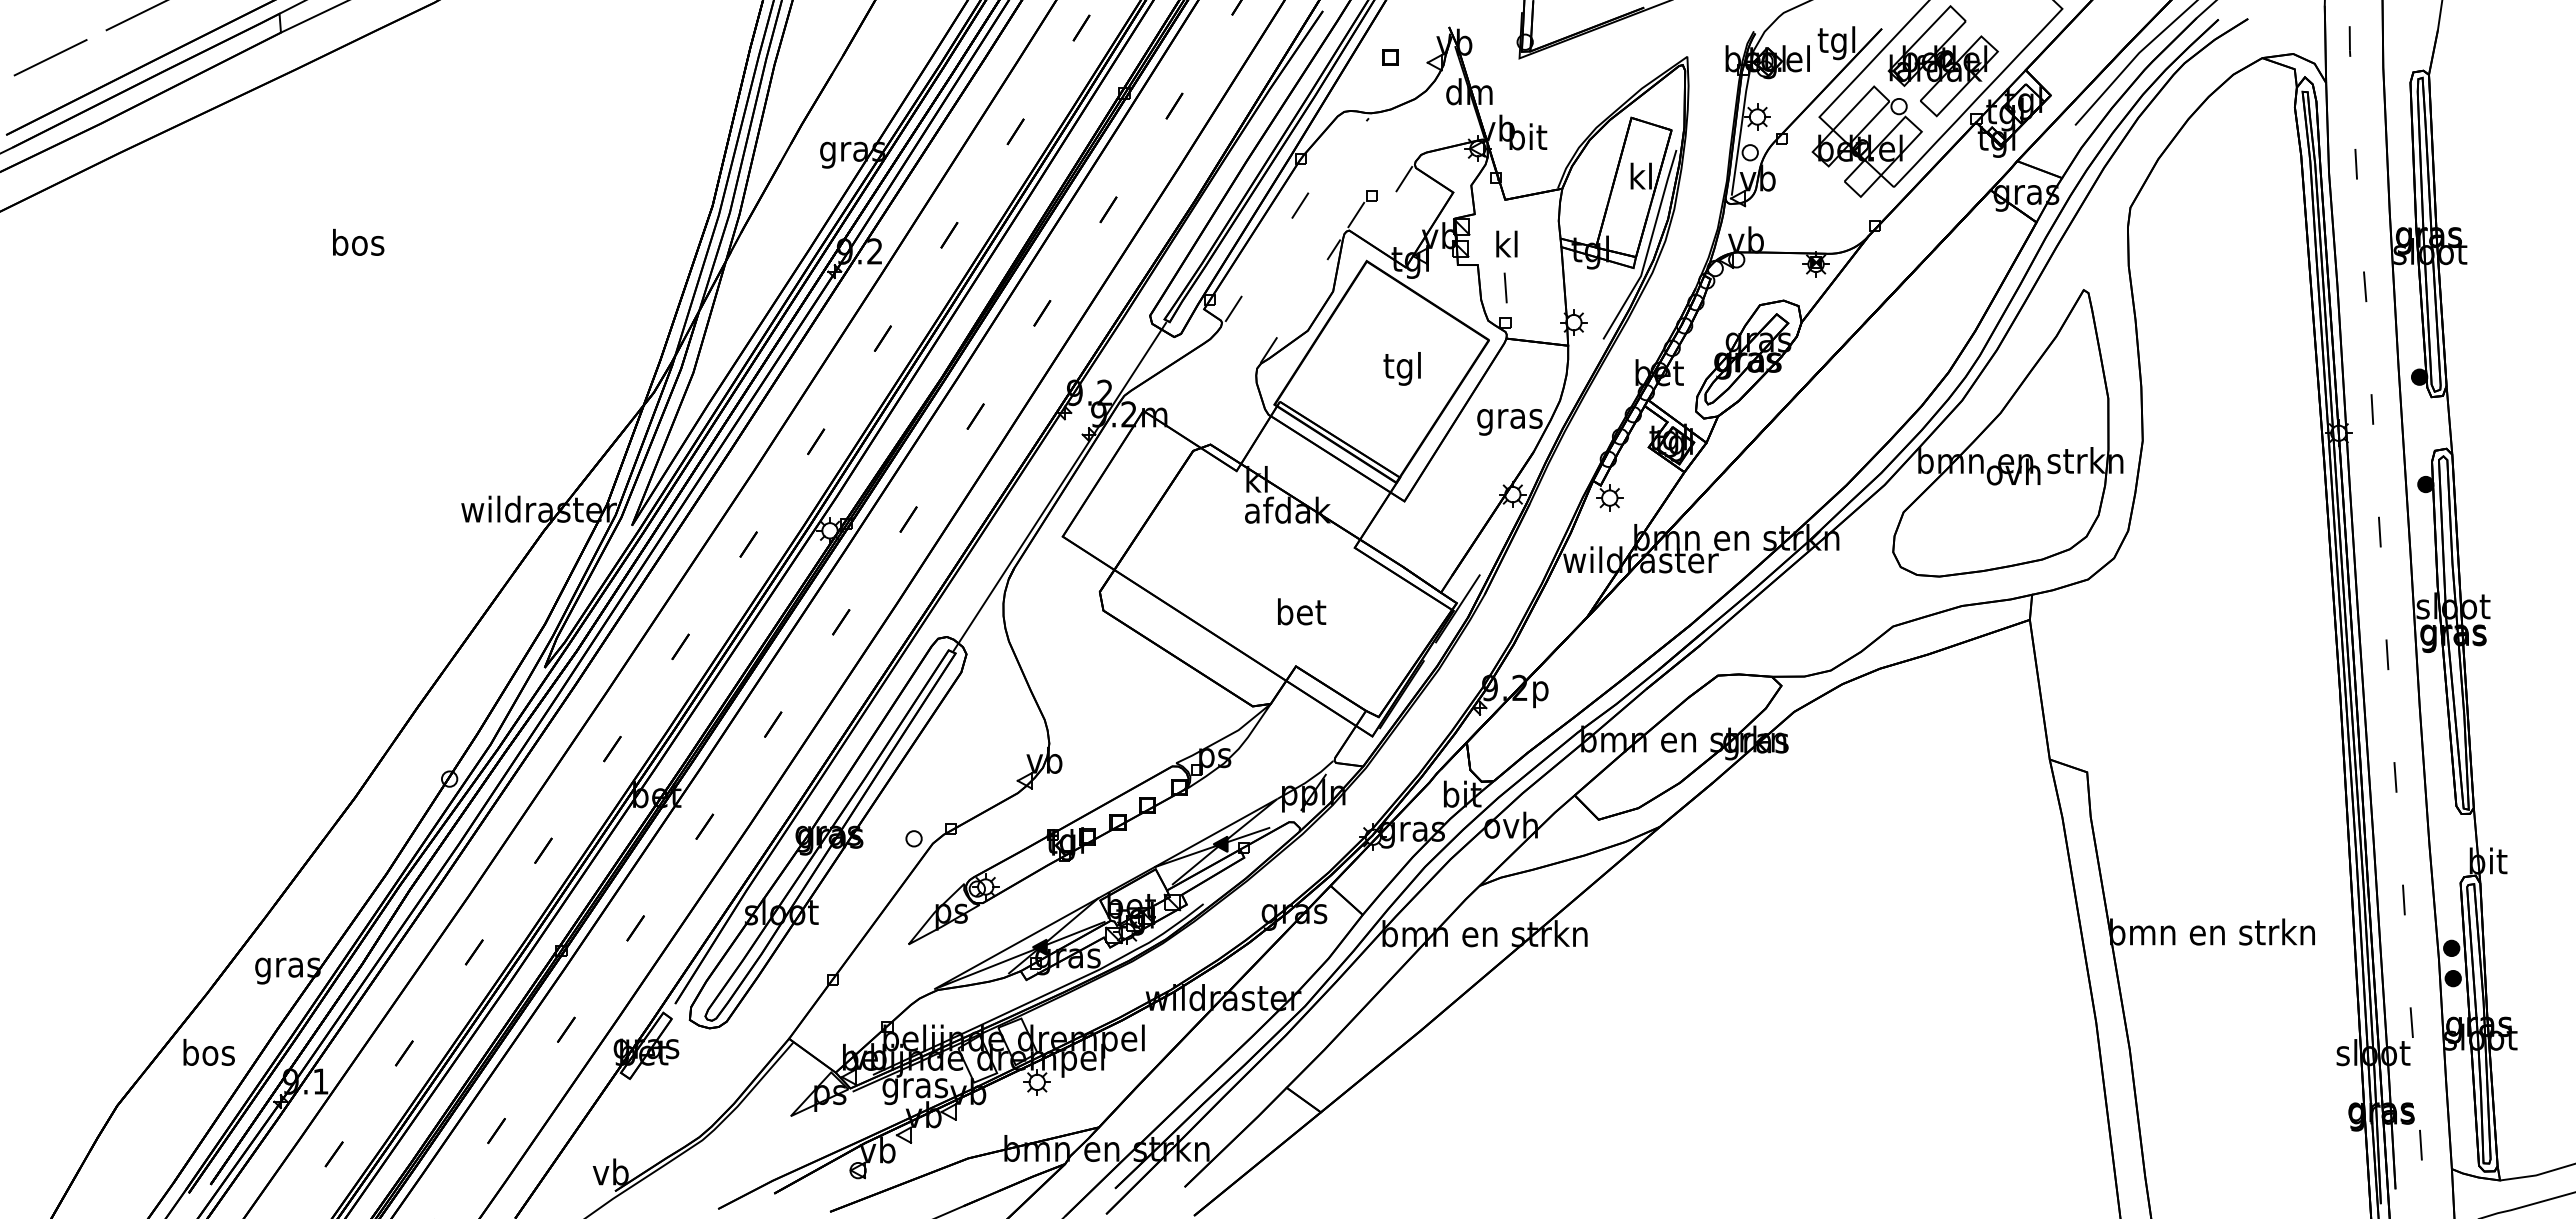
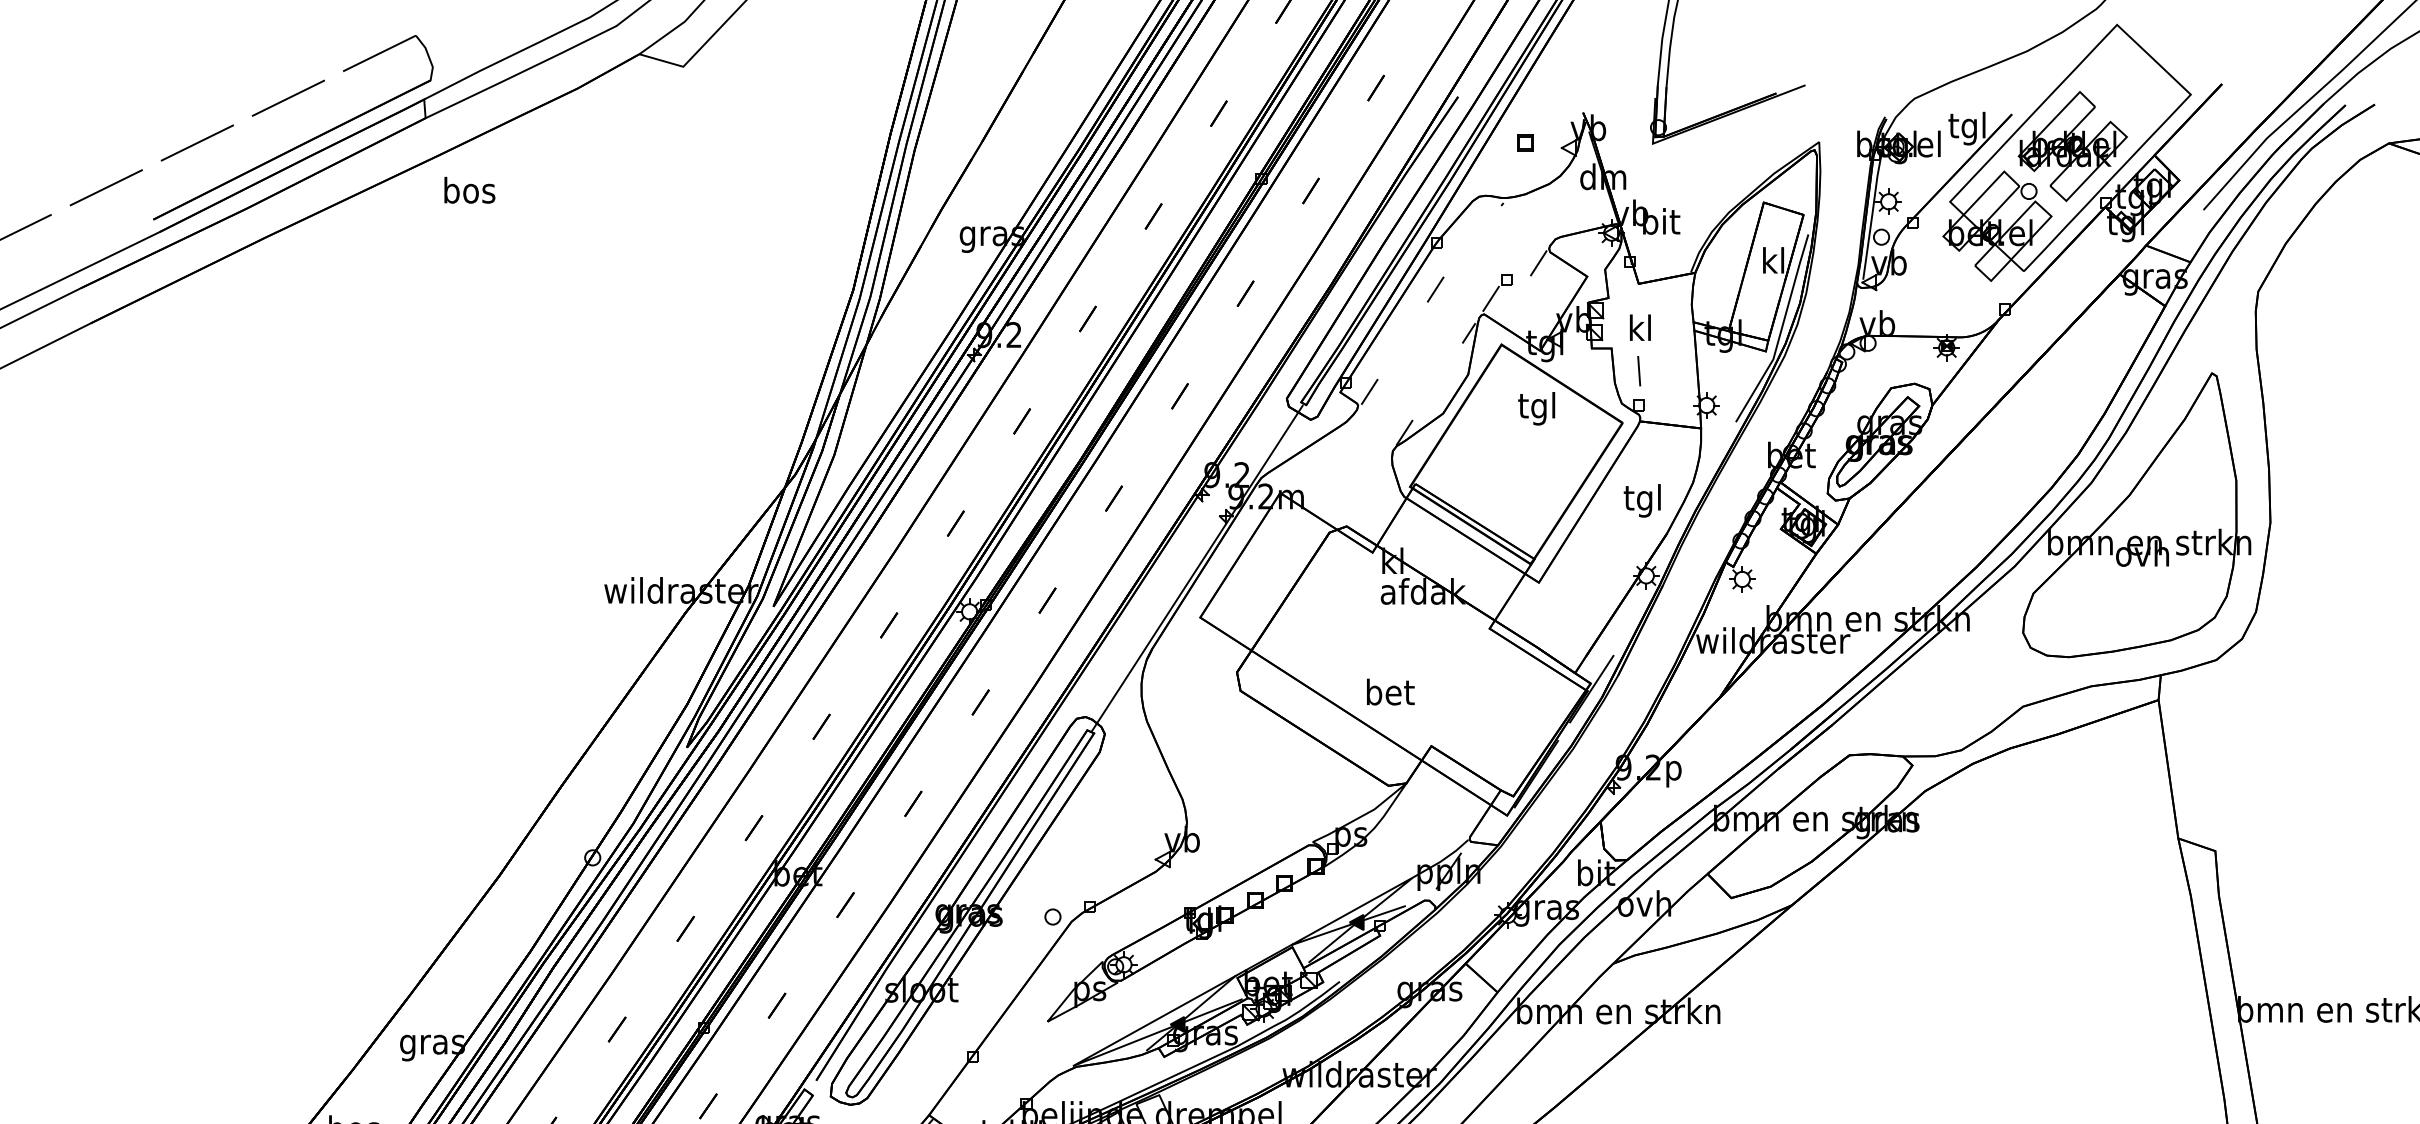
text: (358, 241) -> (469, 189), moved
text: (1401, 368) -> (1535, 408), moved
text: (1509, 418) -> (1642, 500), gras -> tgl
text: (1302, 611) -> (1391, 691), moved

